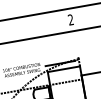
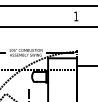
text: (71, 19) -> (76, 16), 2 -> 1

